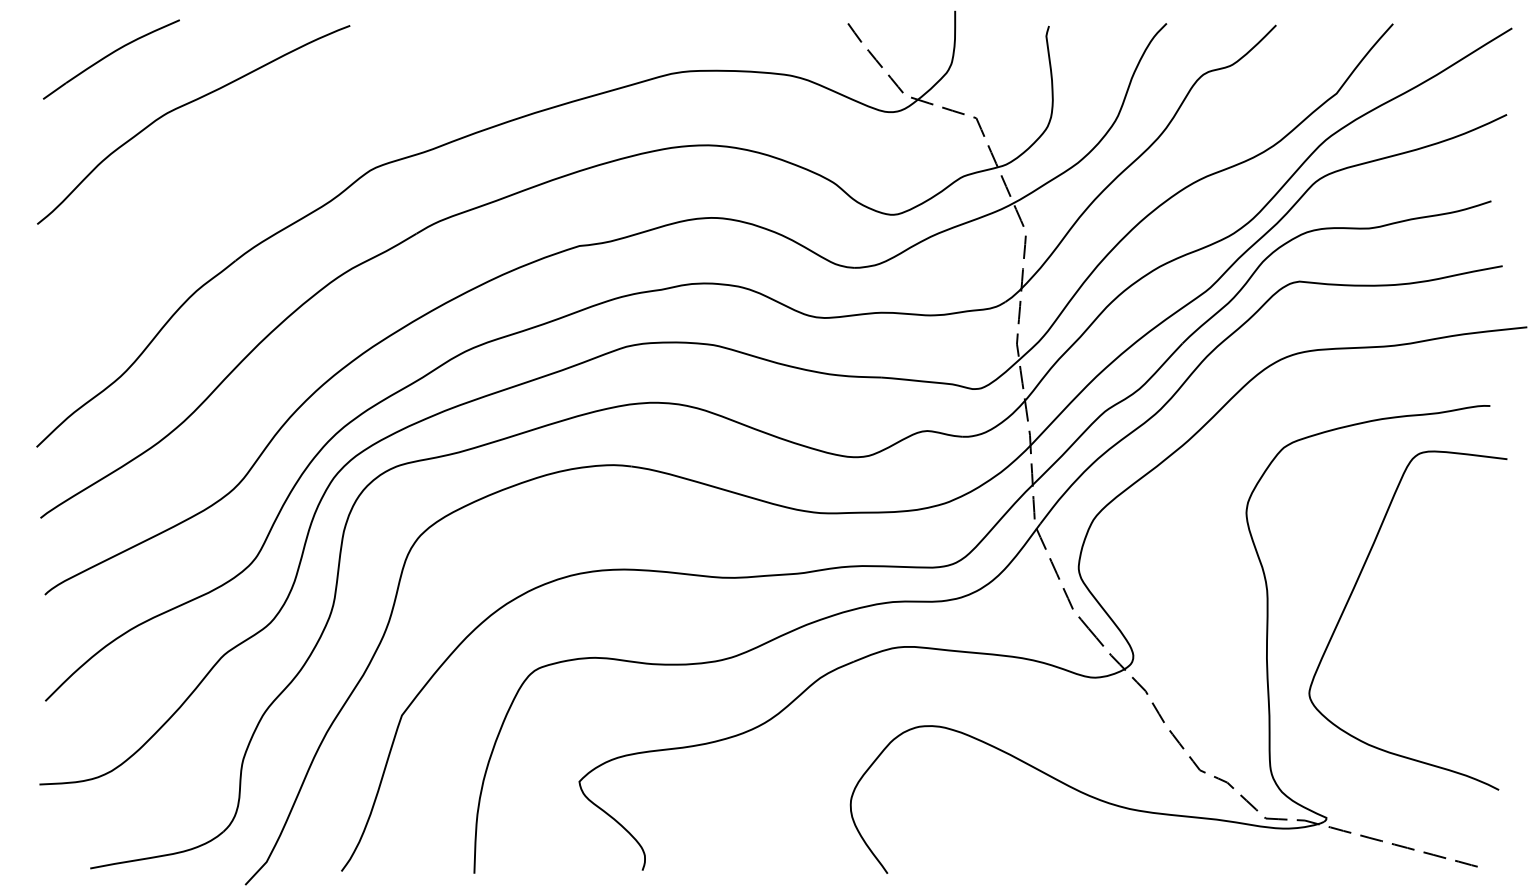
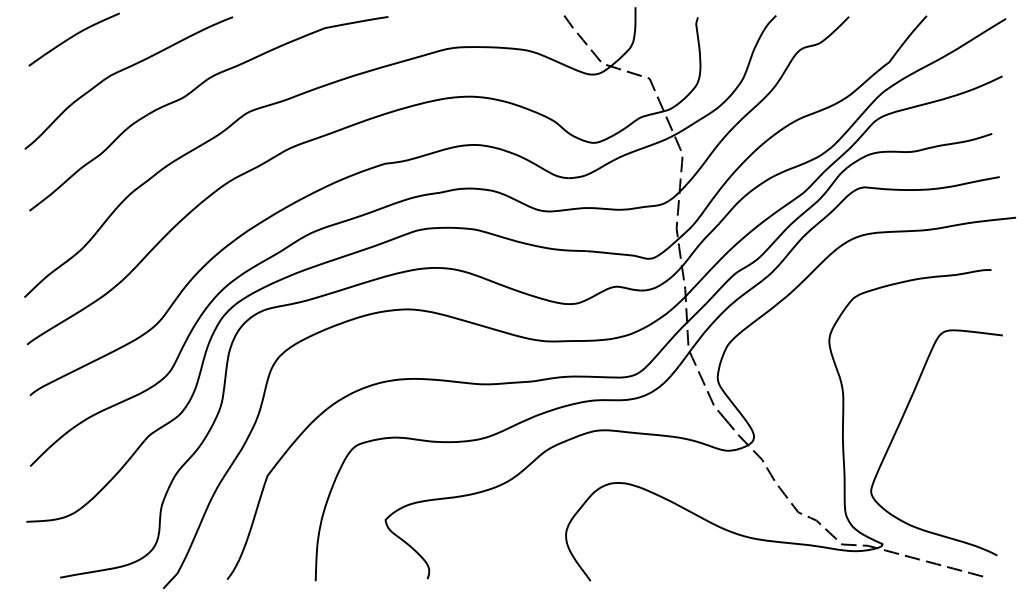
part: (289, 139) -> (192, 92), added
curve: (1353, 593) -> (900, 424), moved

